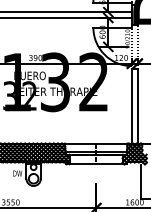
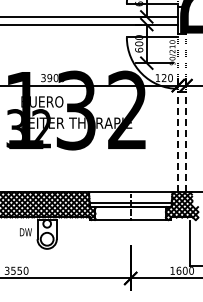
line: (132, 105) -> (178, 141), solid -> dashed
line: (138, 105) -> (186, 141), solid -> dashed

